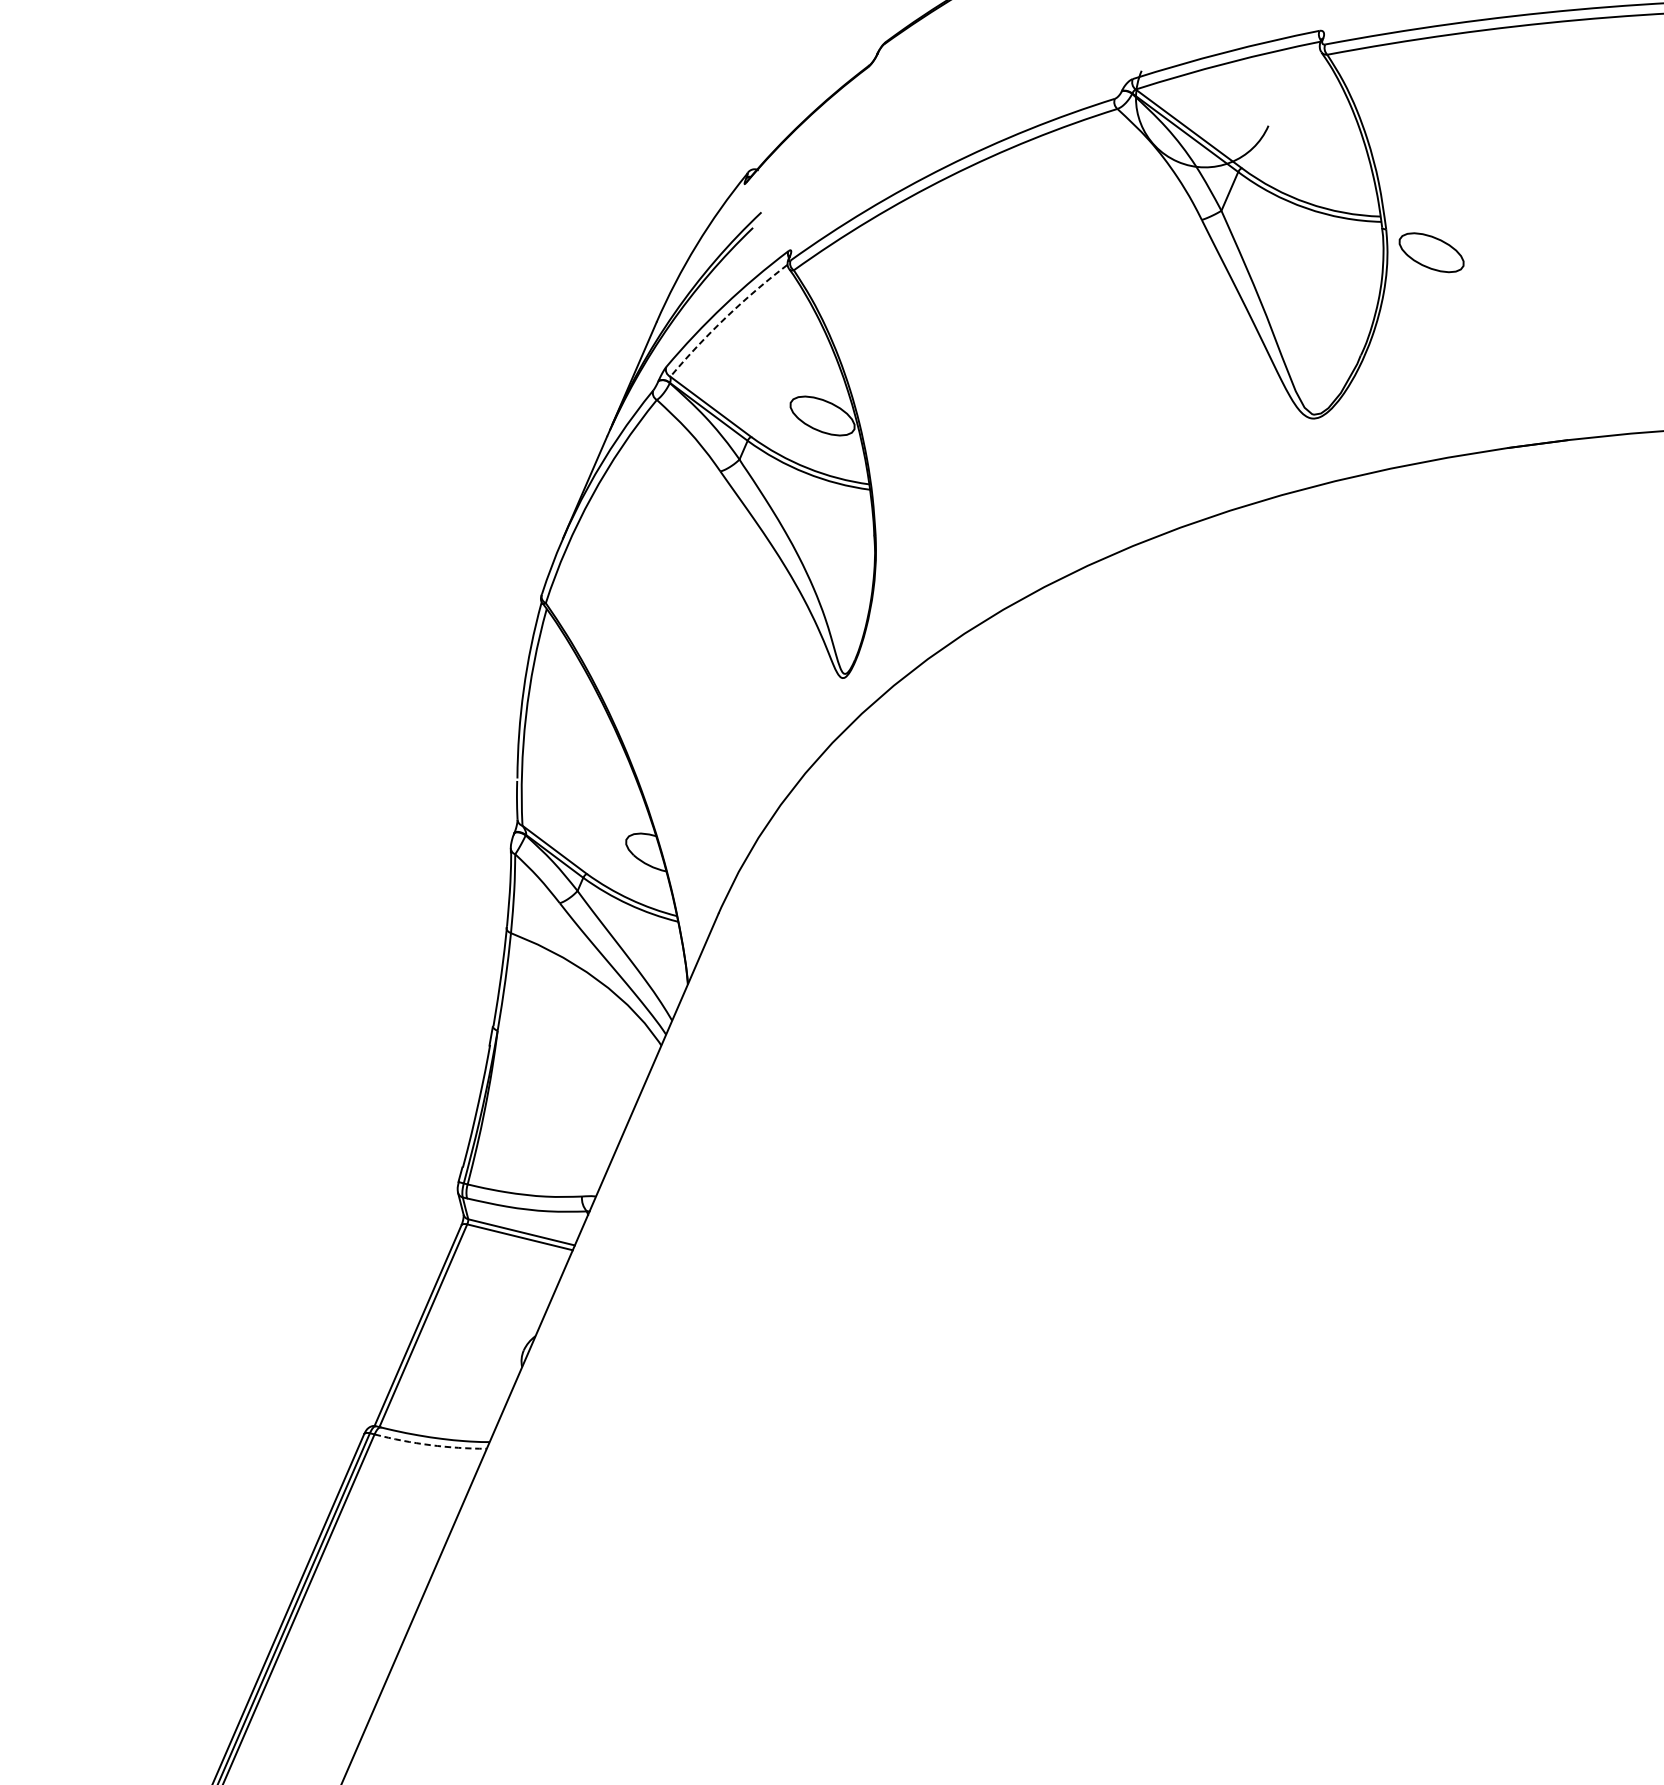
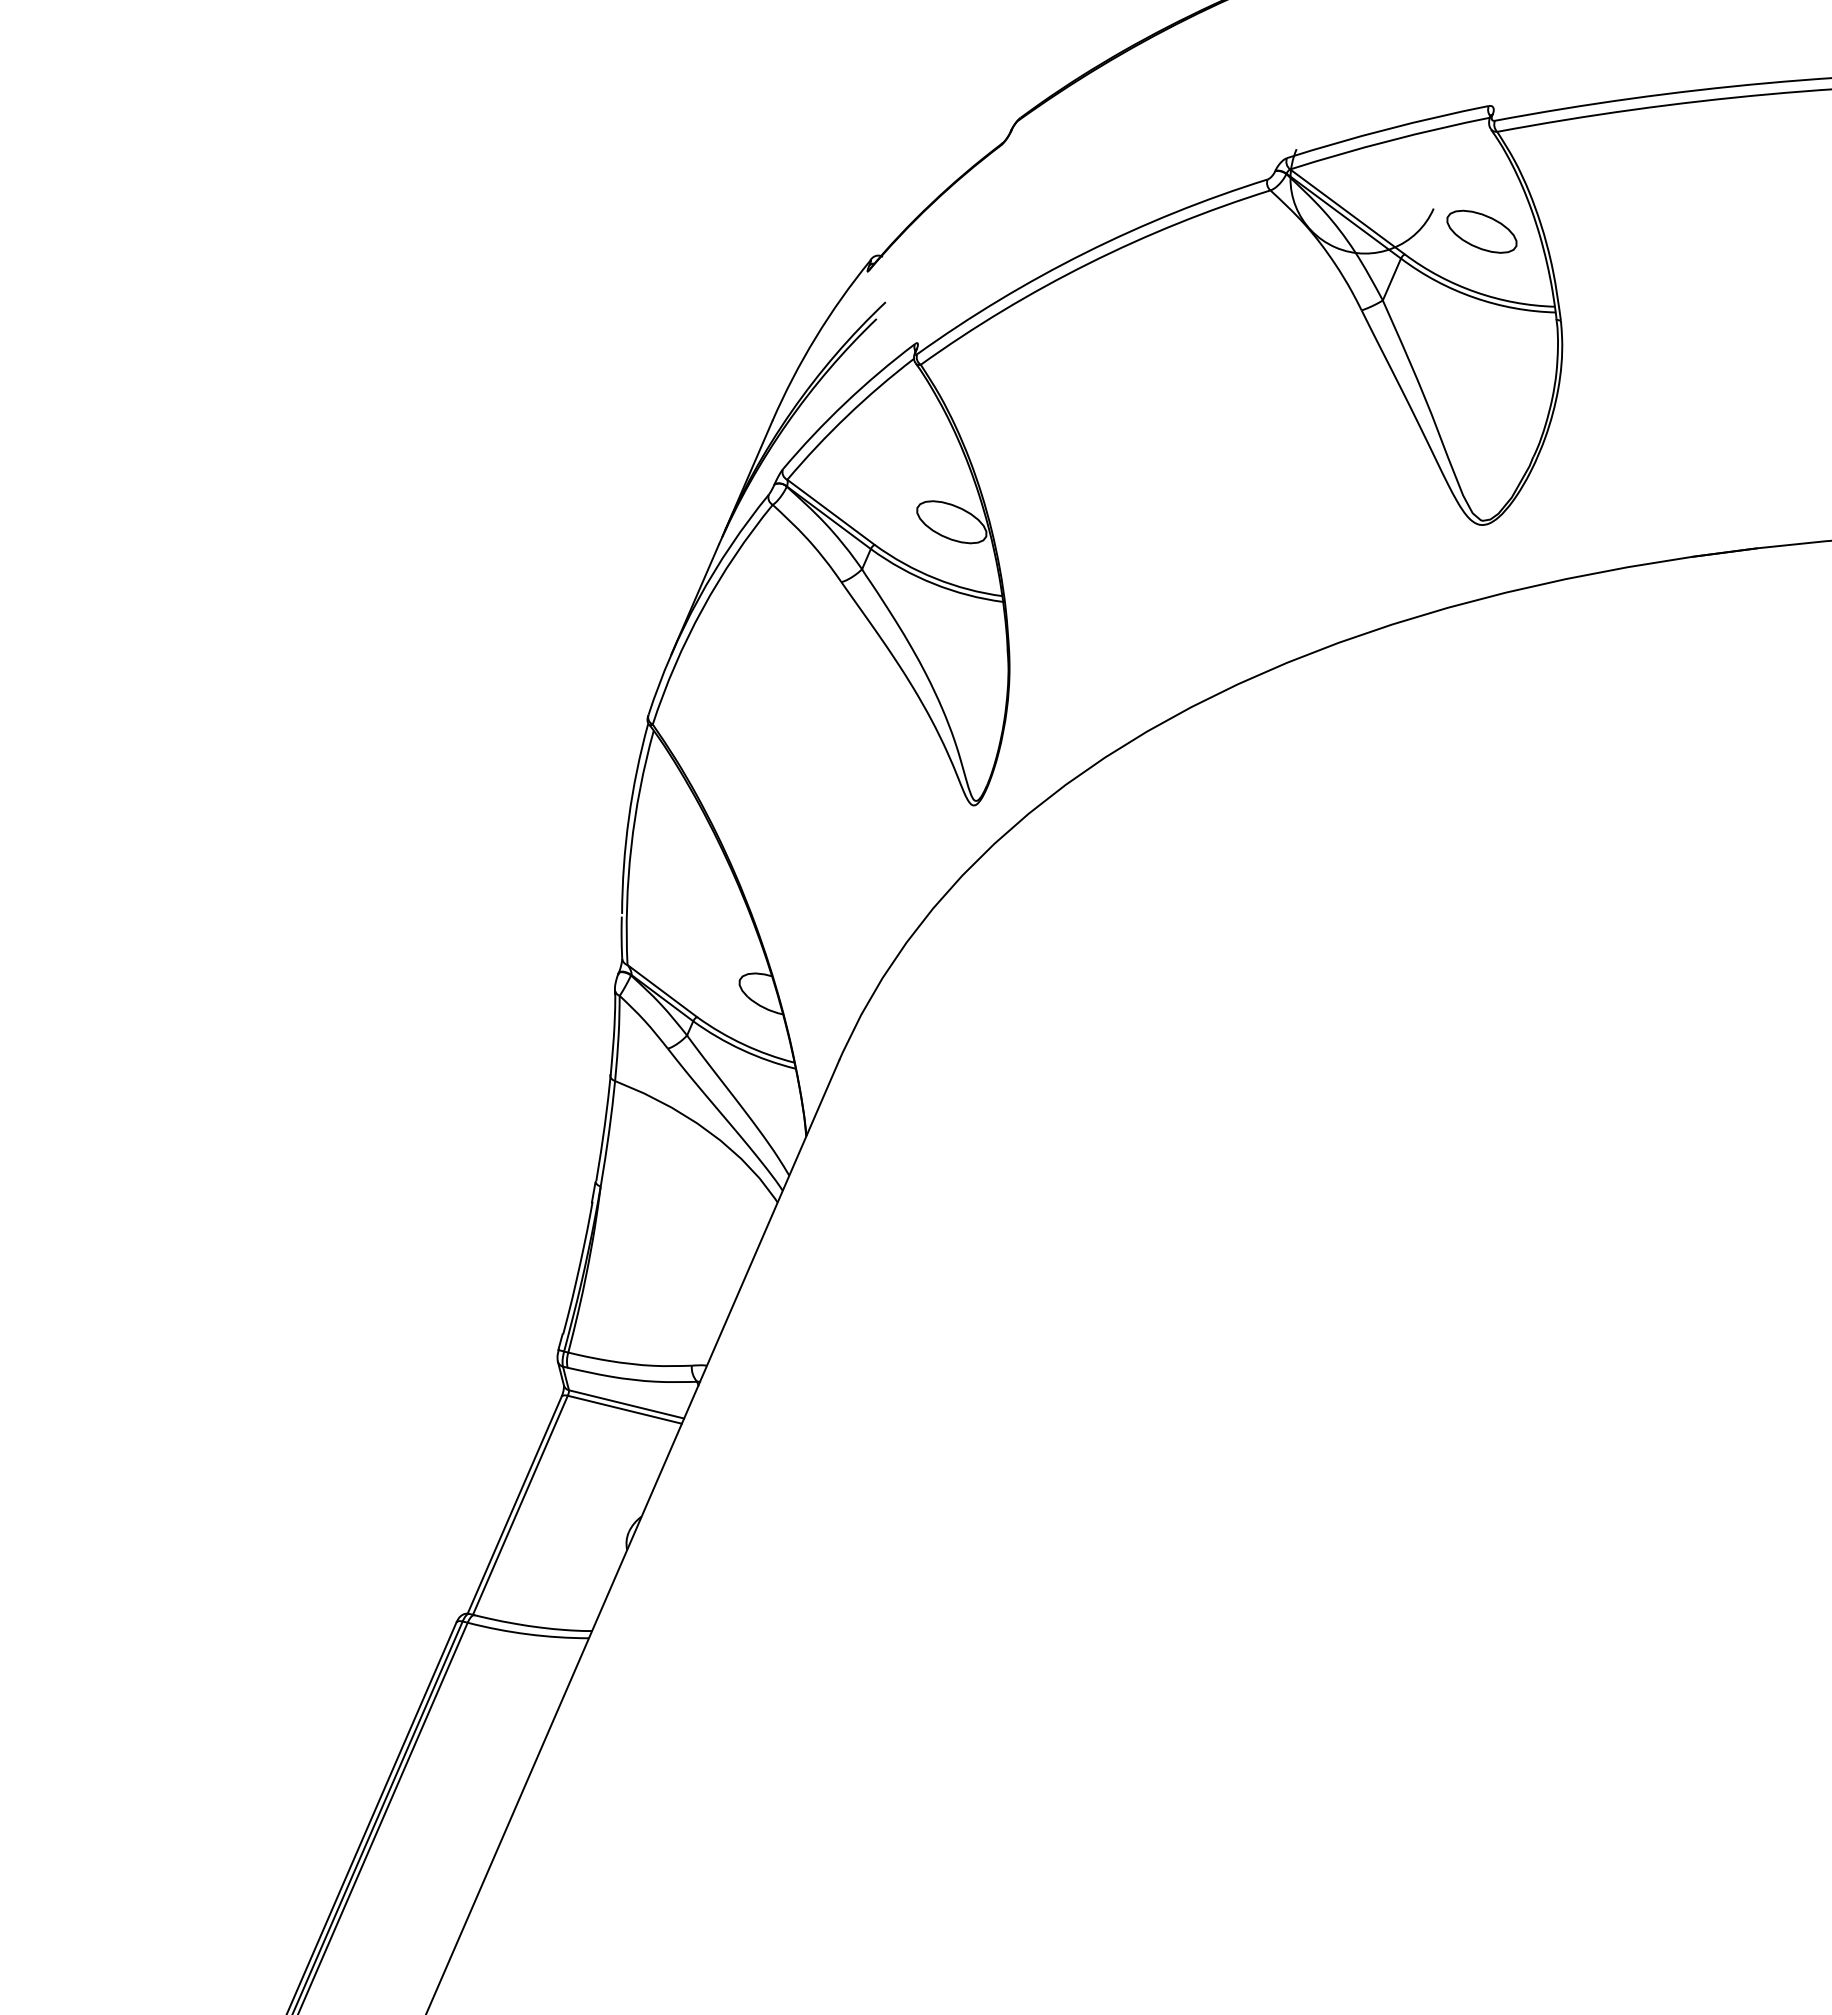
part: (1431, 252) -> (1481, 231), moved
arc: (726, 317) -> (847, 415), dashed -> solid
arc: (429, 1445) -> (527, 1634), dashed -> solid

